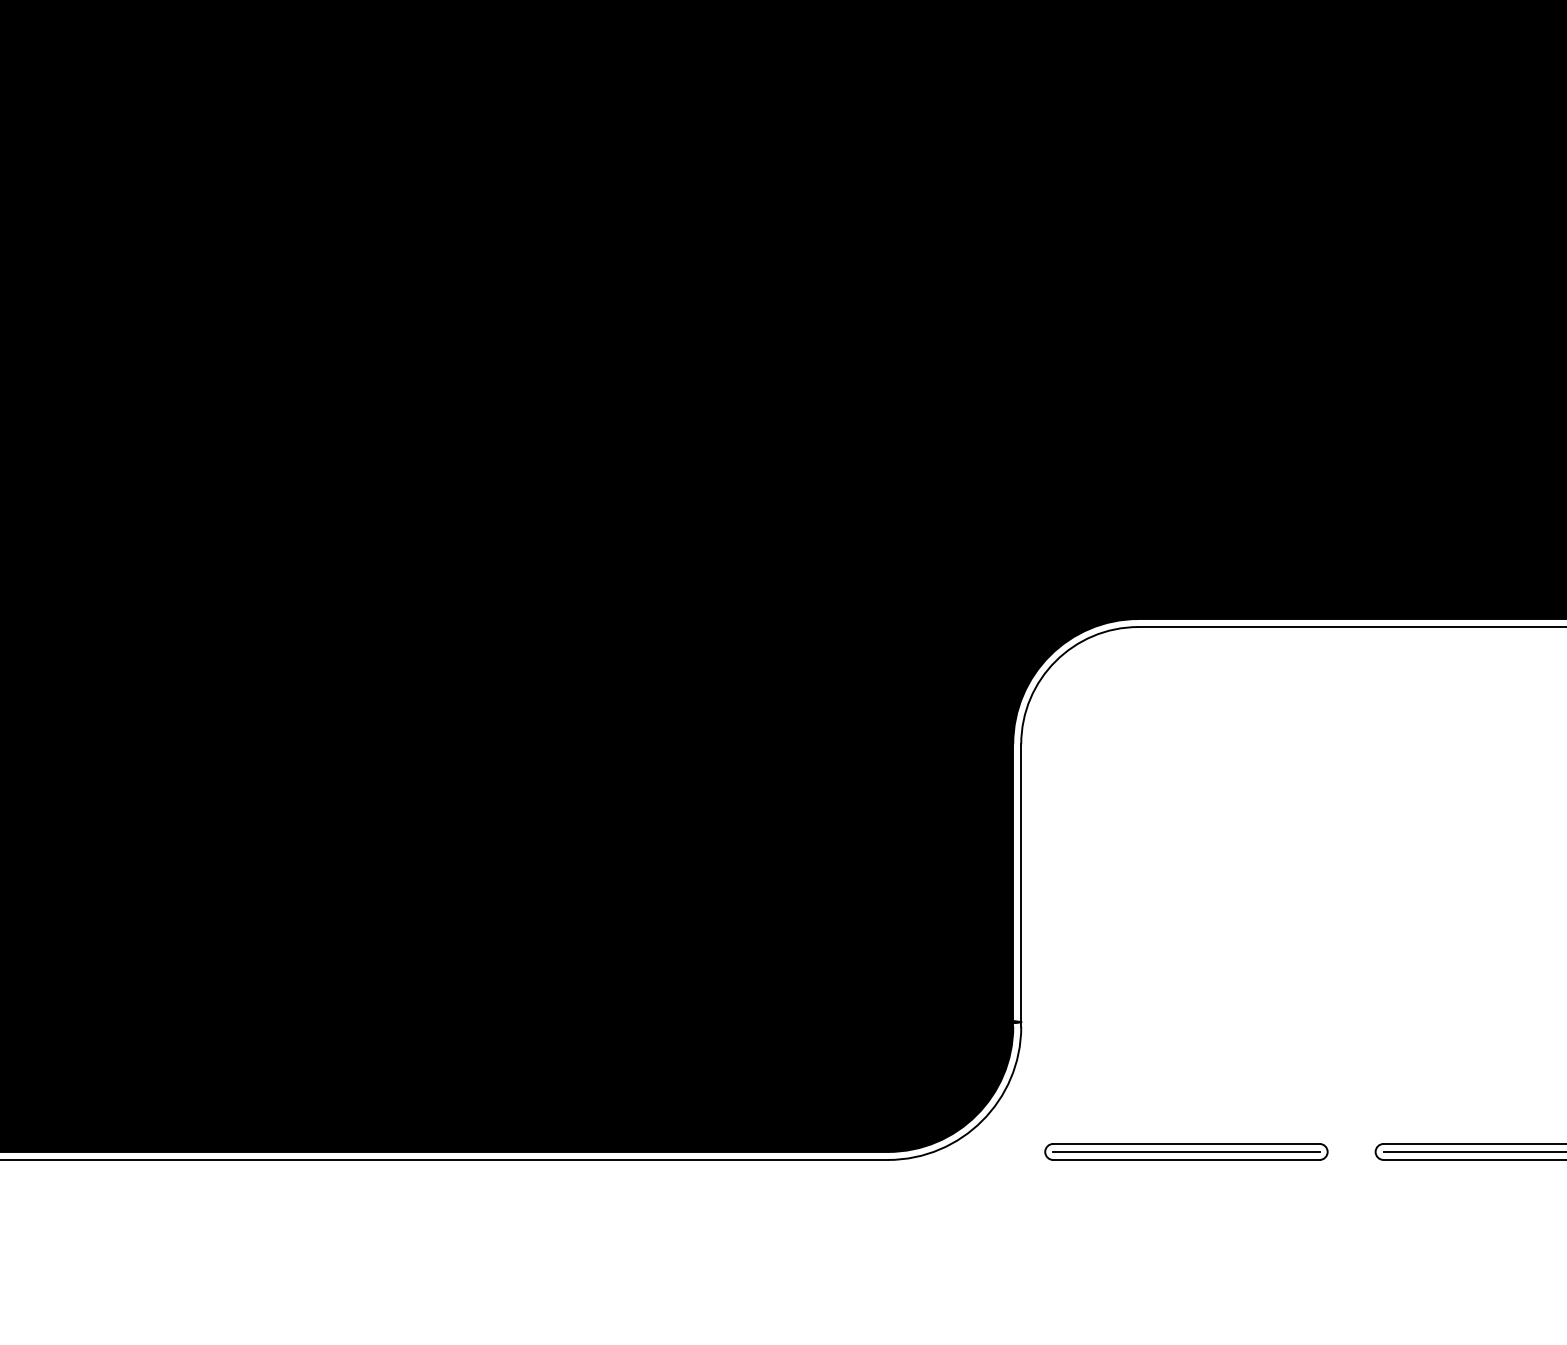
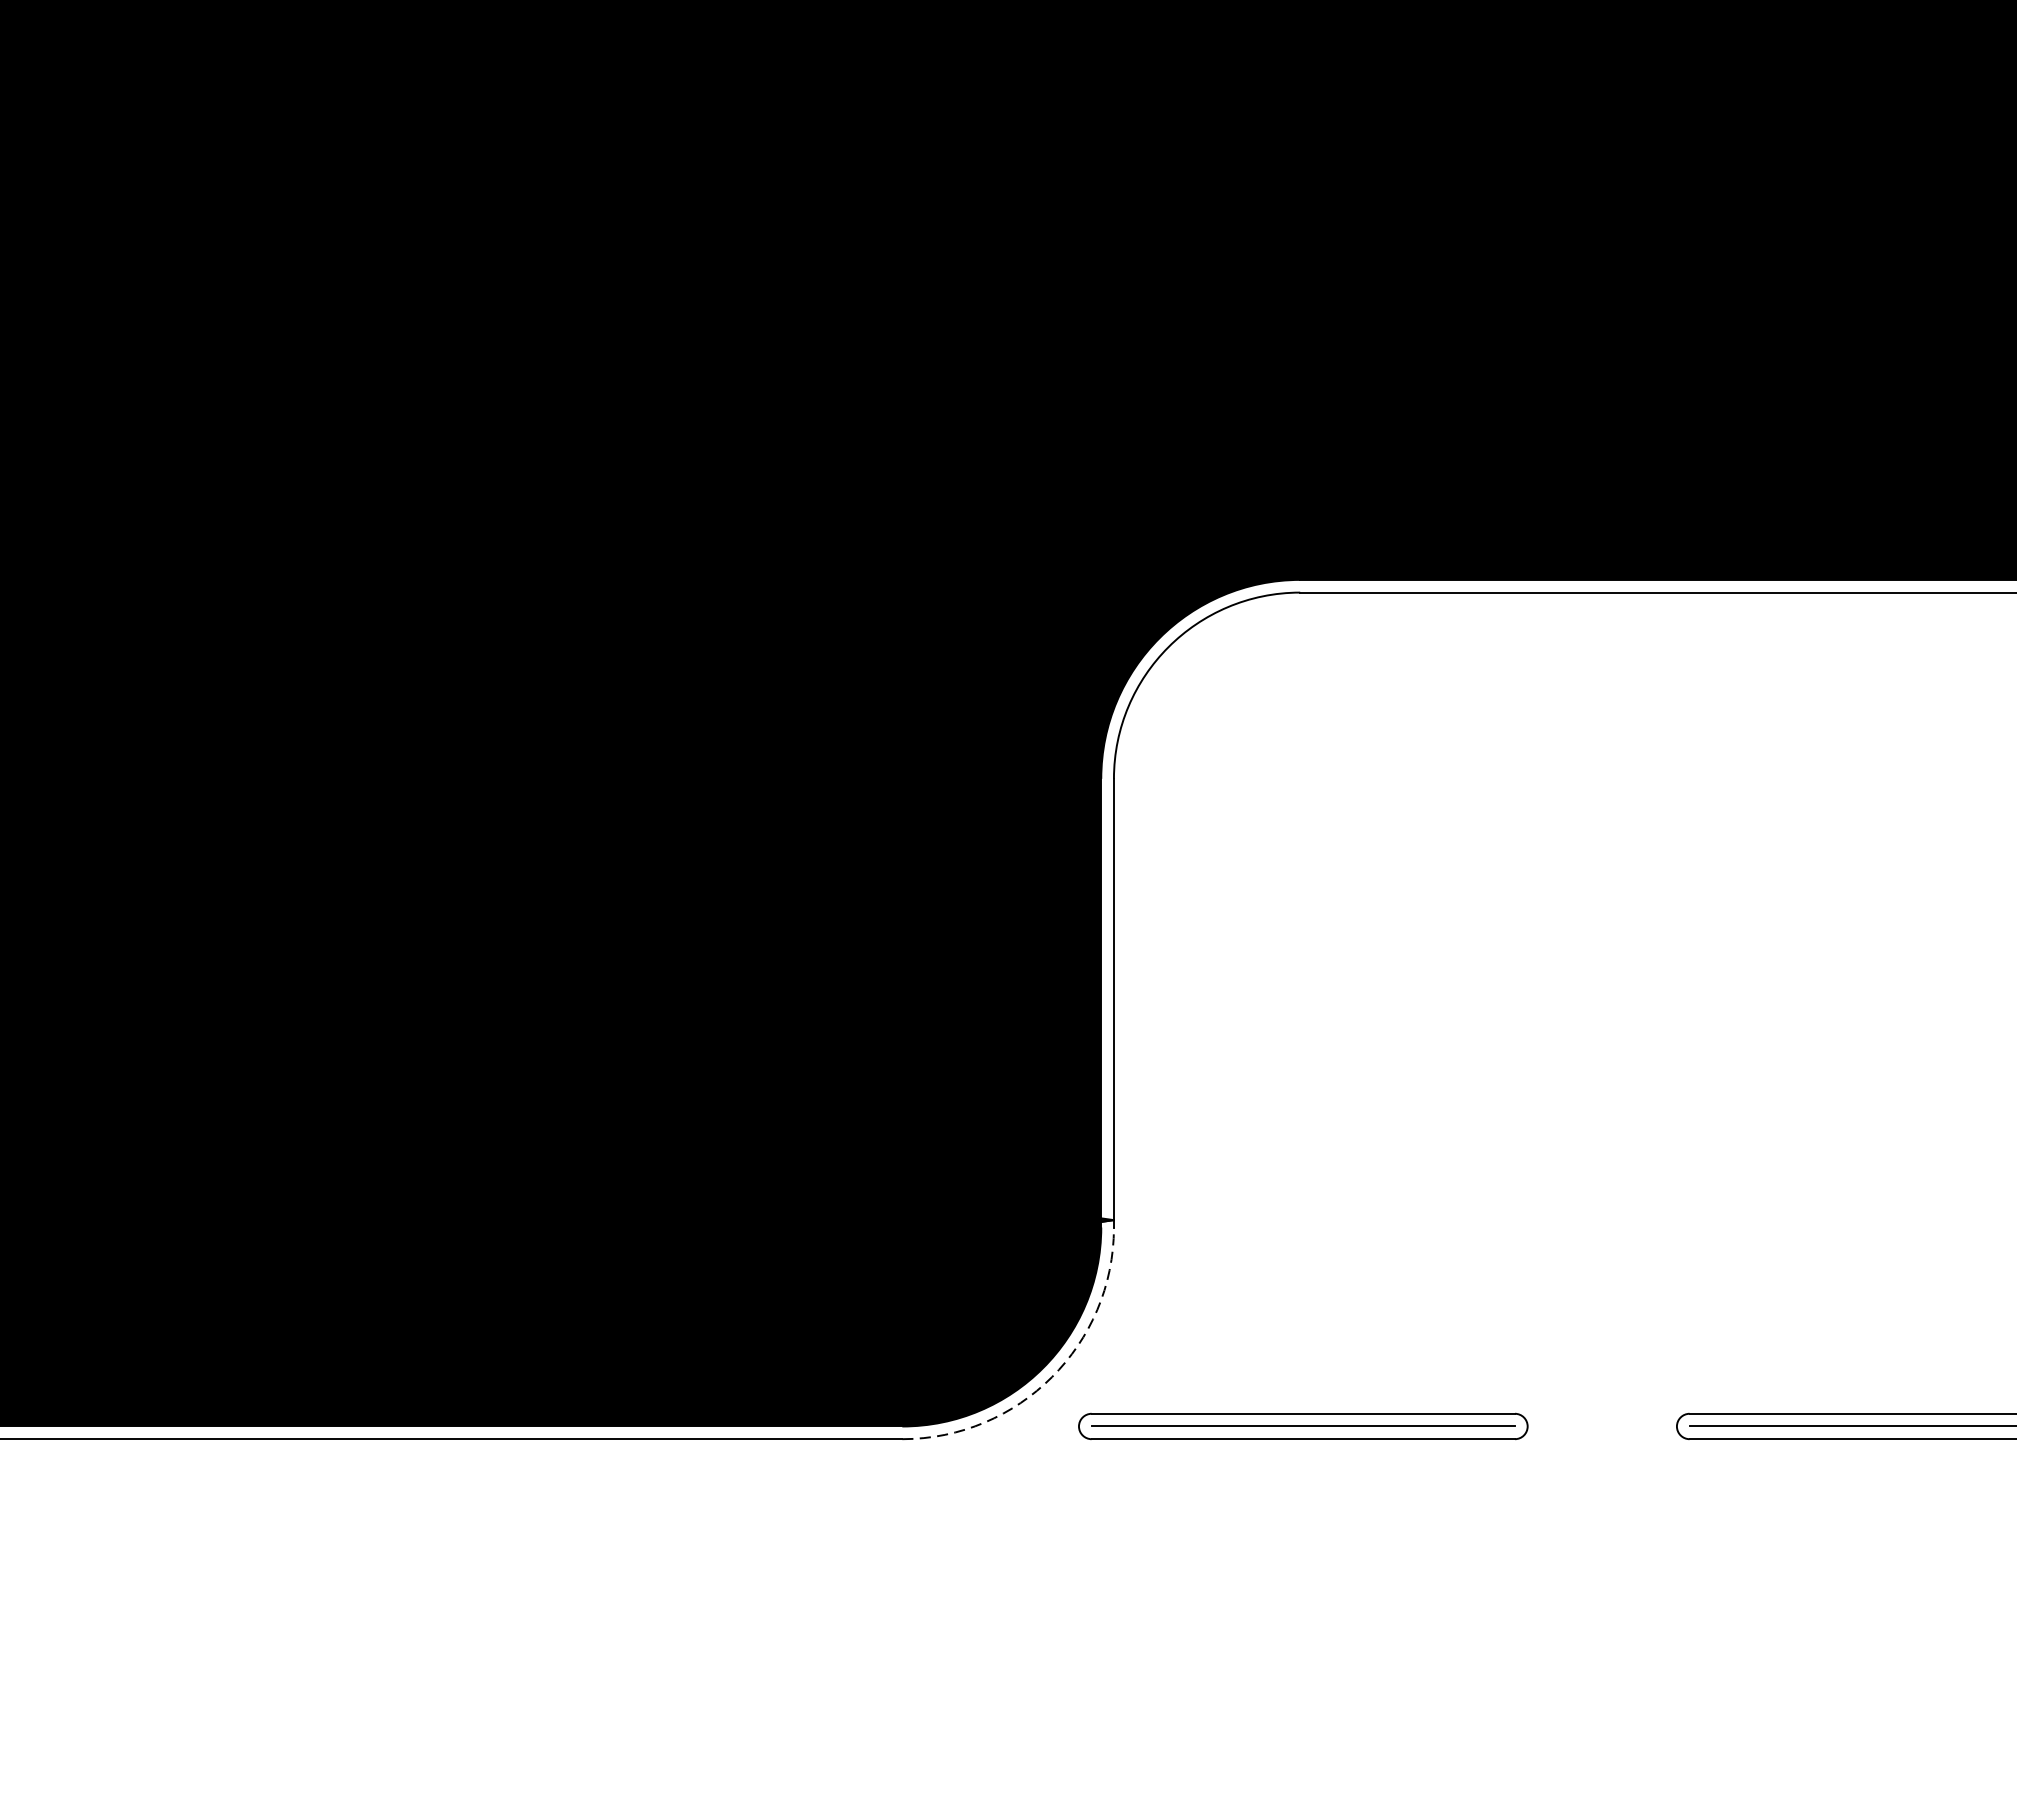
arc: (982, 1120) -> (1052, 1376), solid -> dashed
part: (1186, 1151) -> (1303, 1425), moved

